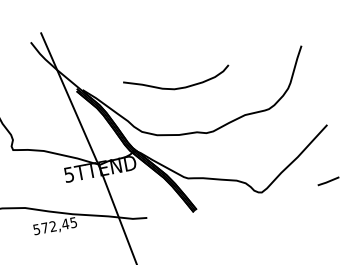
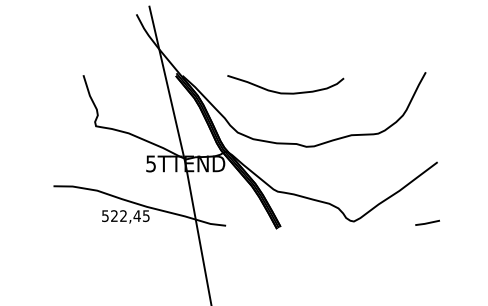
text: (44, 227) -> (114, 215), 572,45 -> 522,45

